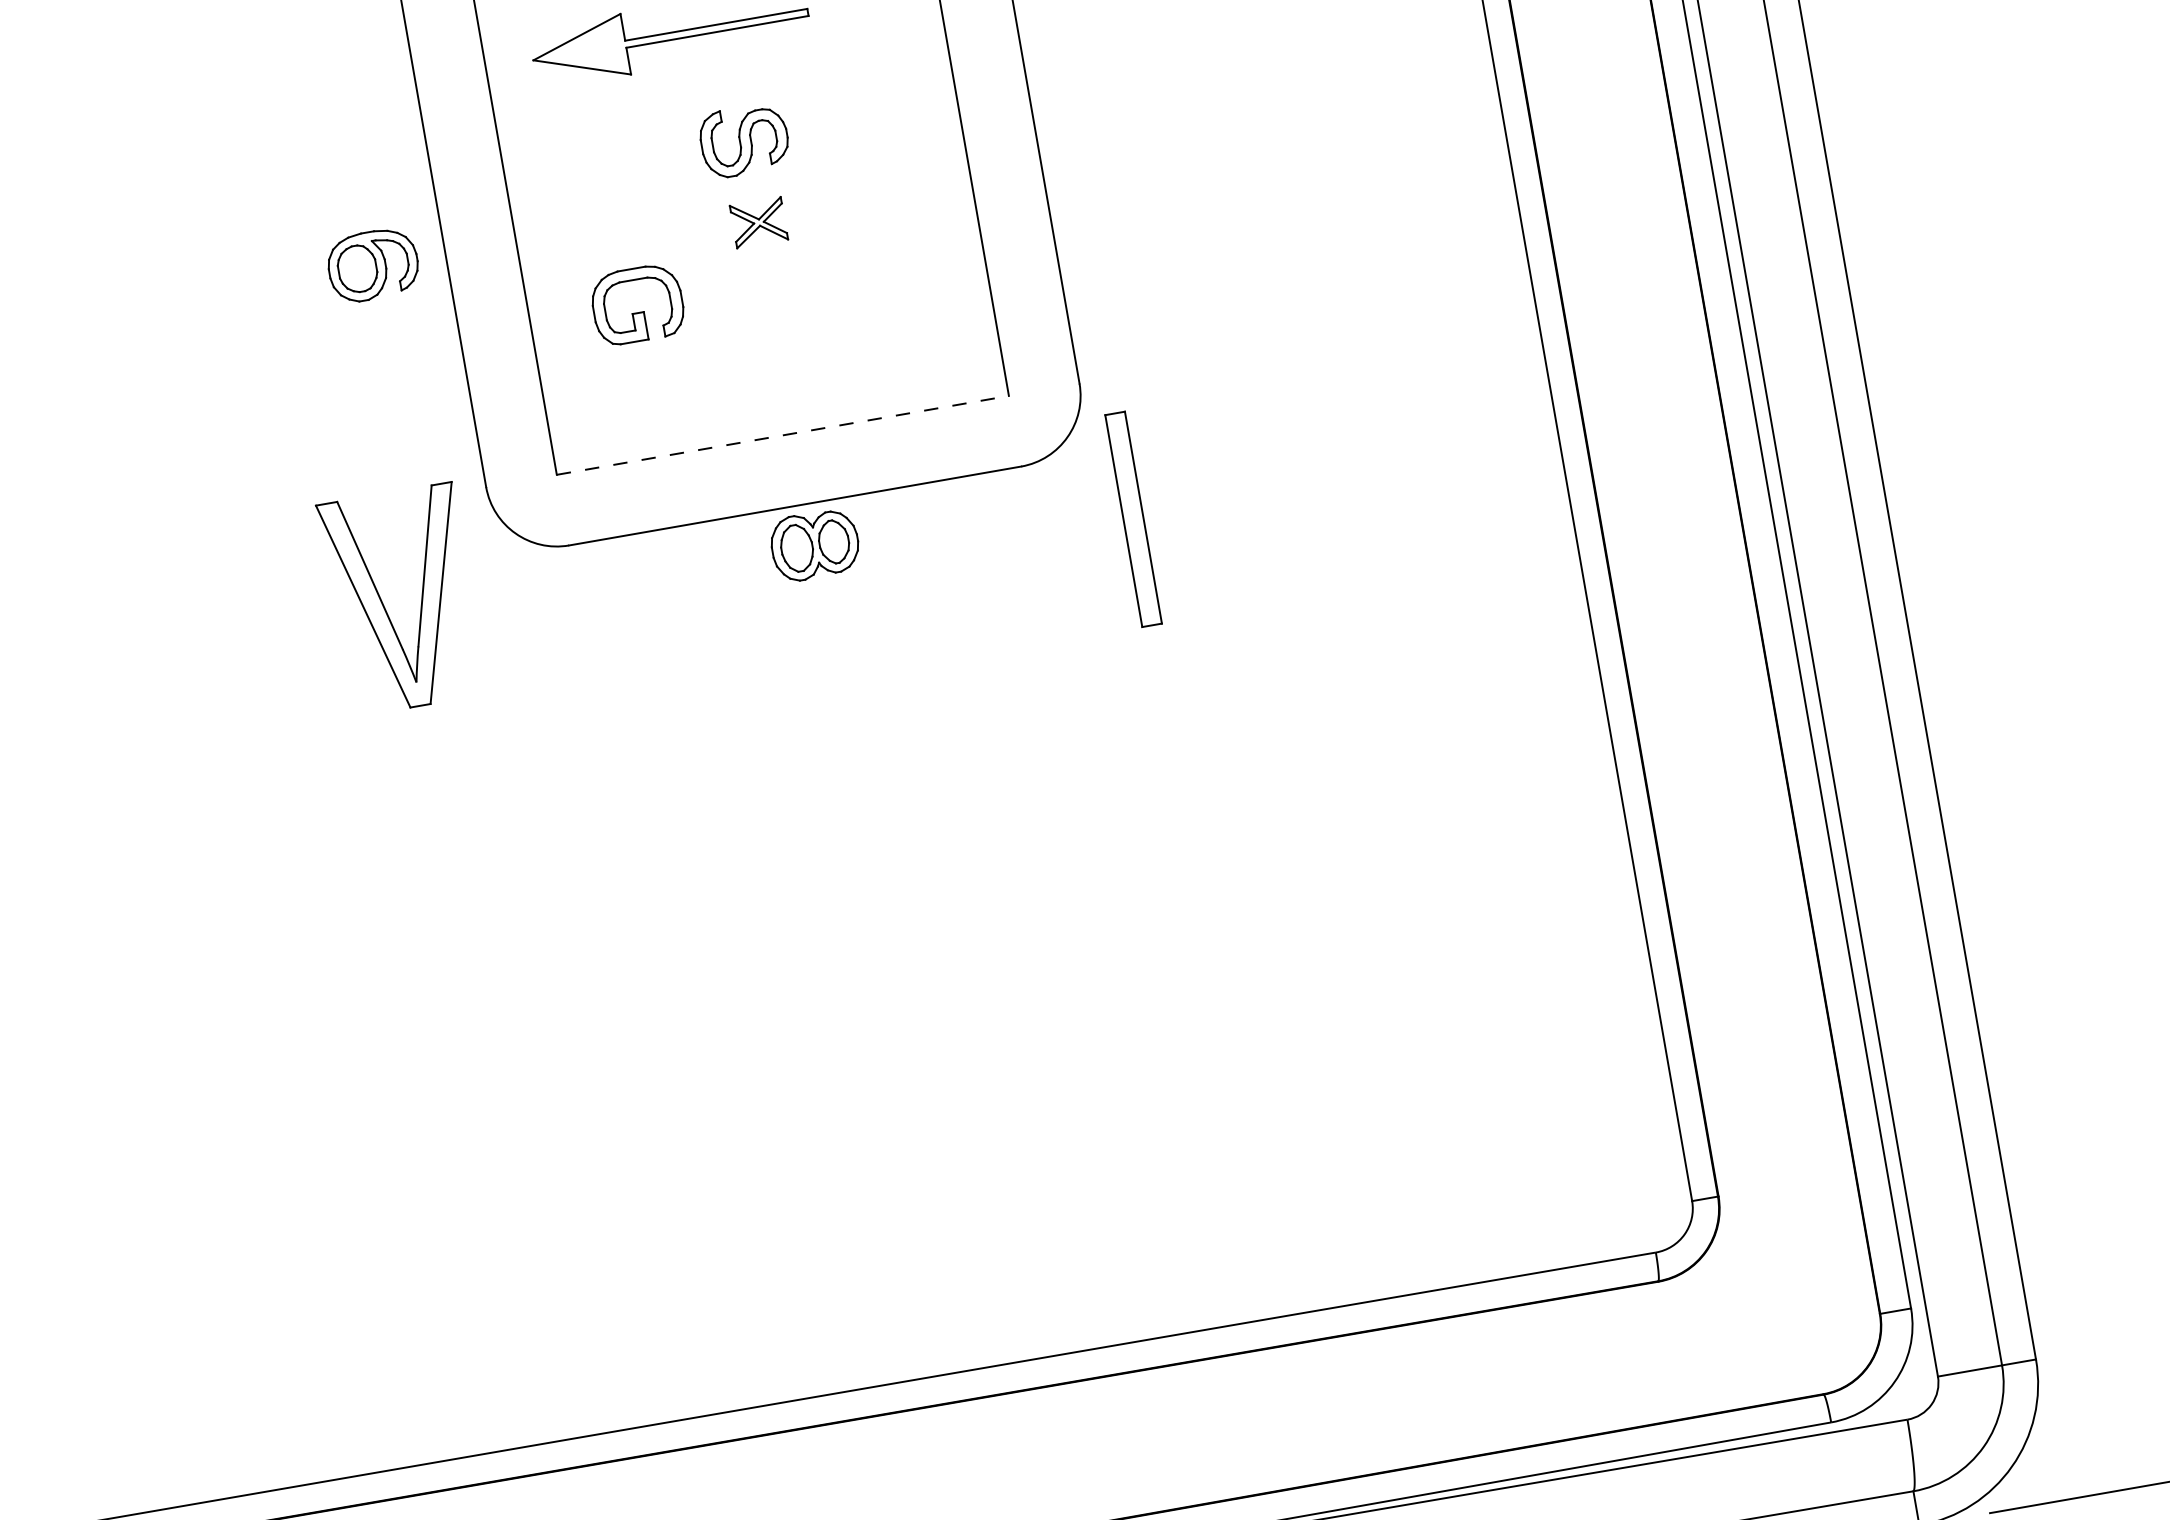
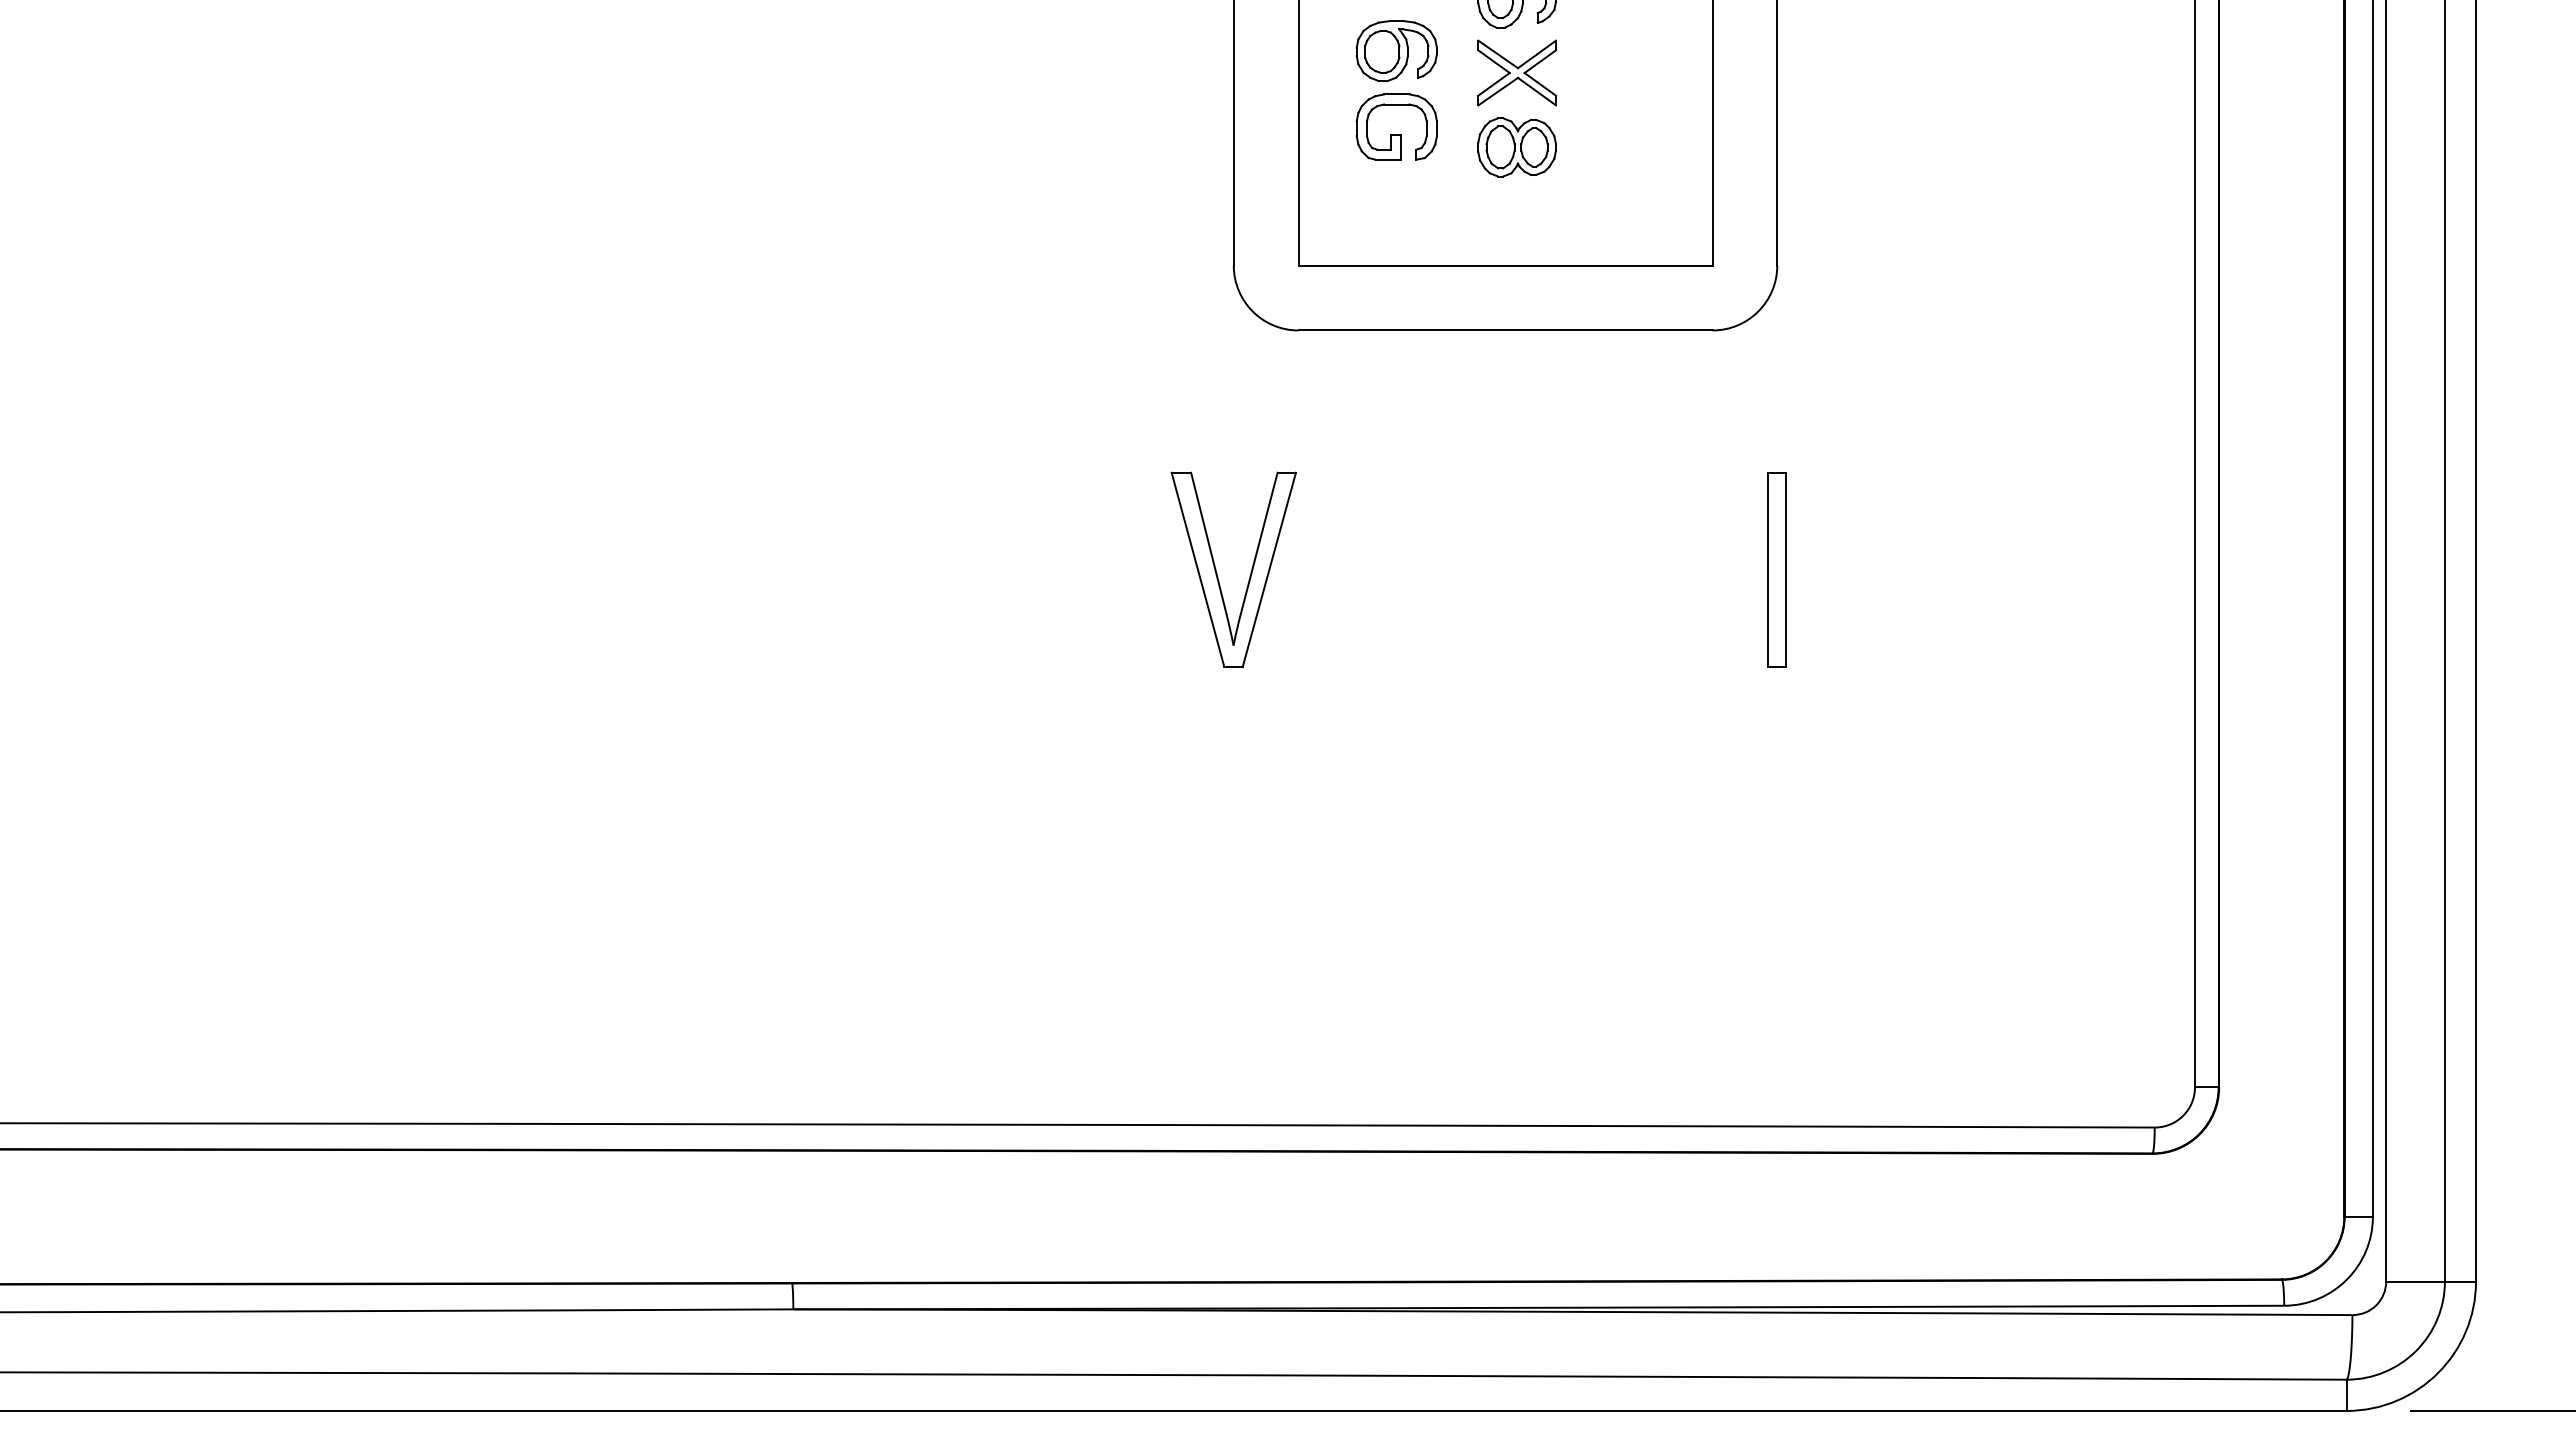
part: (759, 222) -> (1517, 72), size x1.67
part: (372, 265) -> (1396, 51), moved
line: (783, 434) -> (1506, 265), dashed -> solid
part: (1132, 519) -> (1776, 569), moved
part: (814, 545) -> (1516, 147), moved
part: (385, 606) -> (1217, 573), moved

